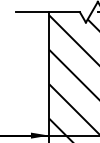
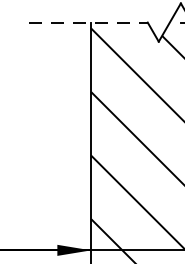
line: (48, 12) -> (89, 23), solid -> dashed

